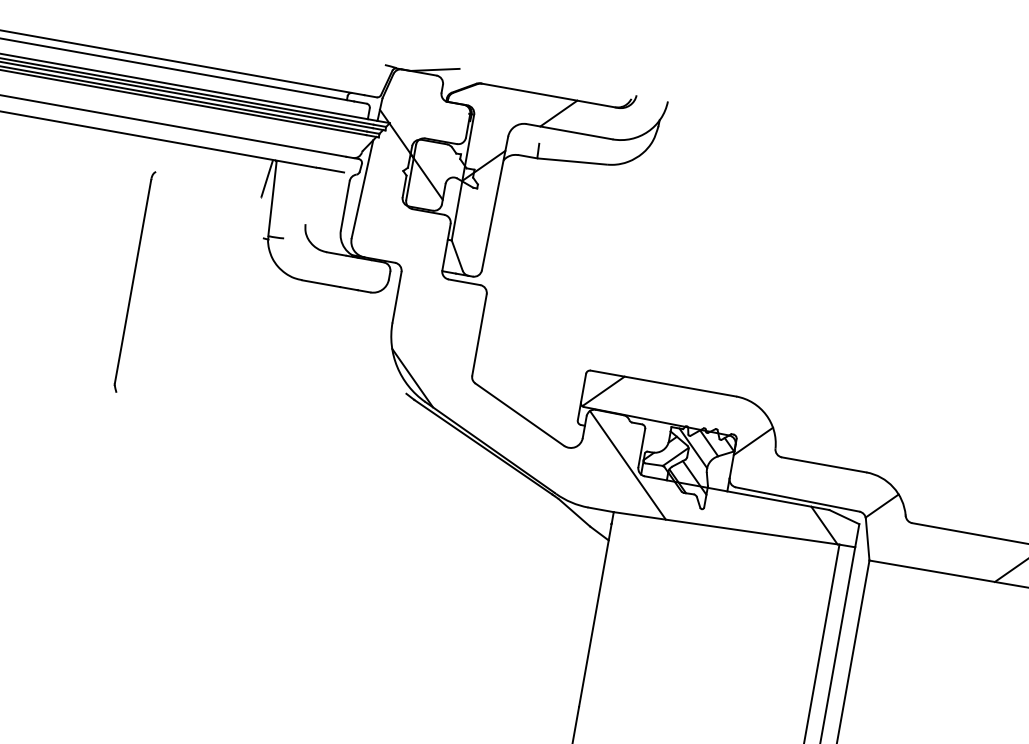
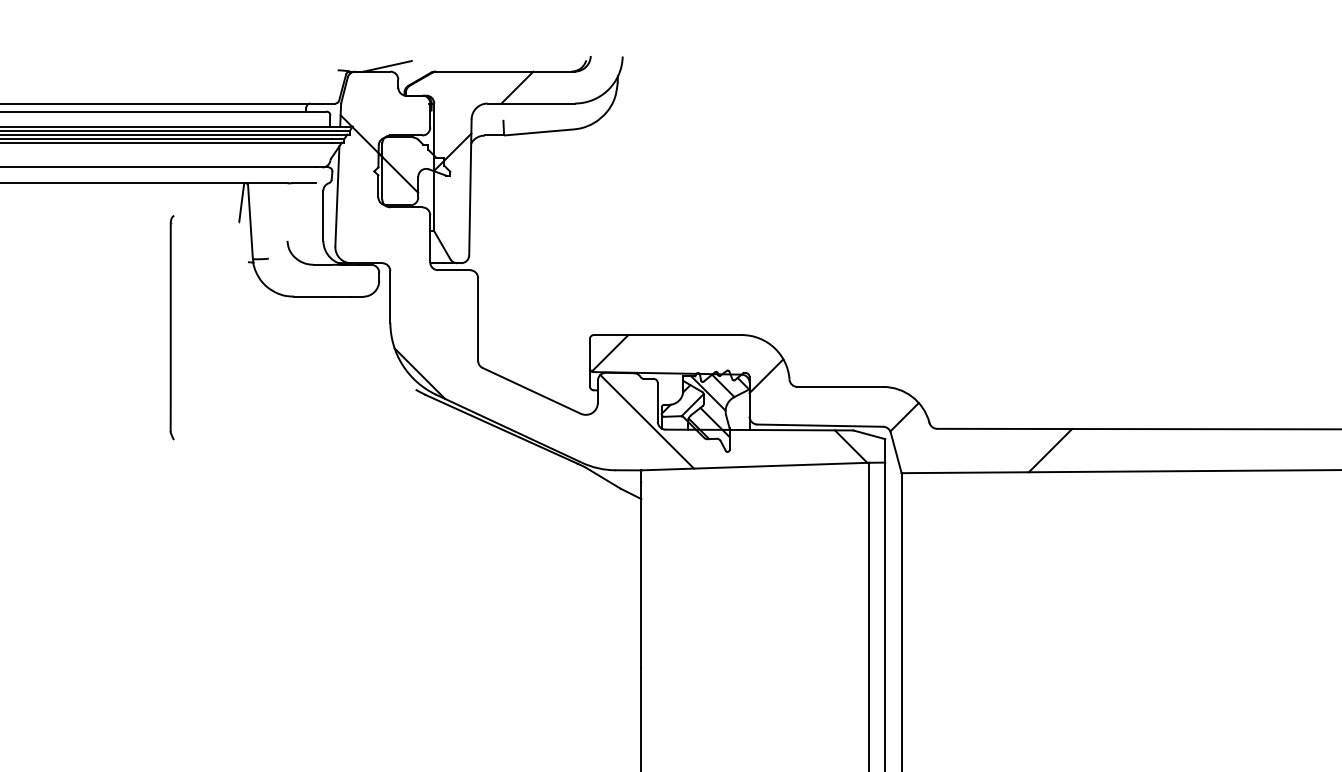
part: (133, 281) -> (171, 327), moved

